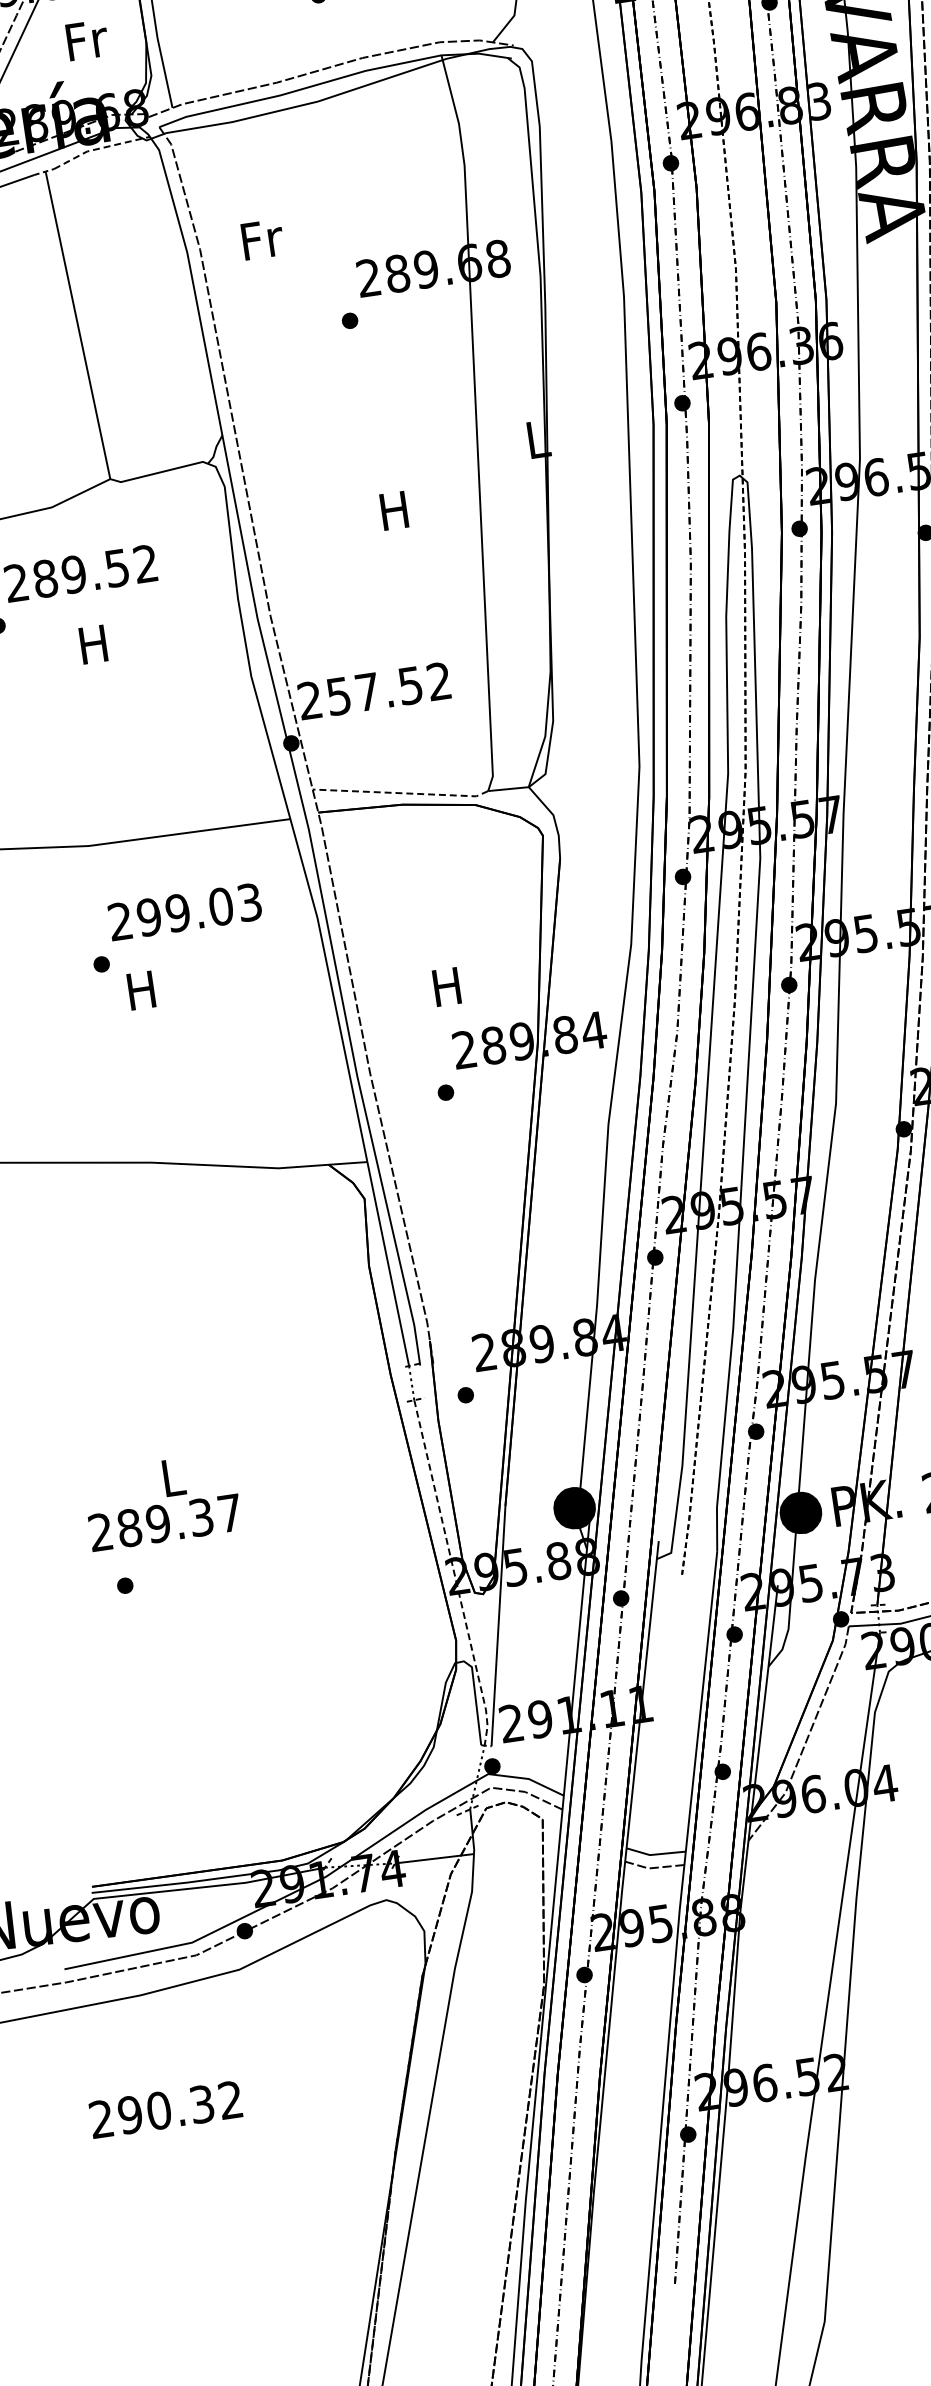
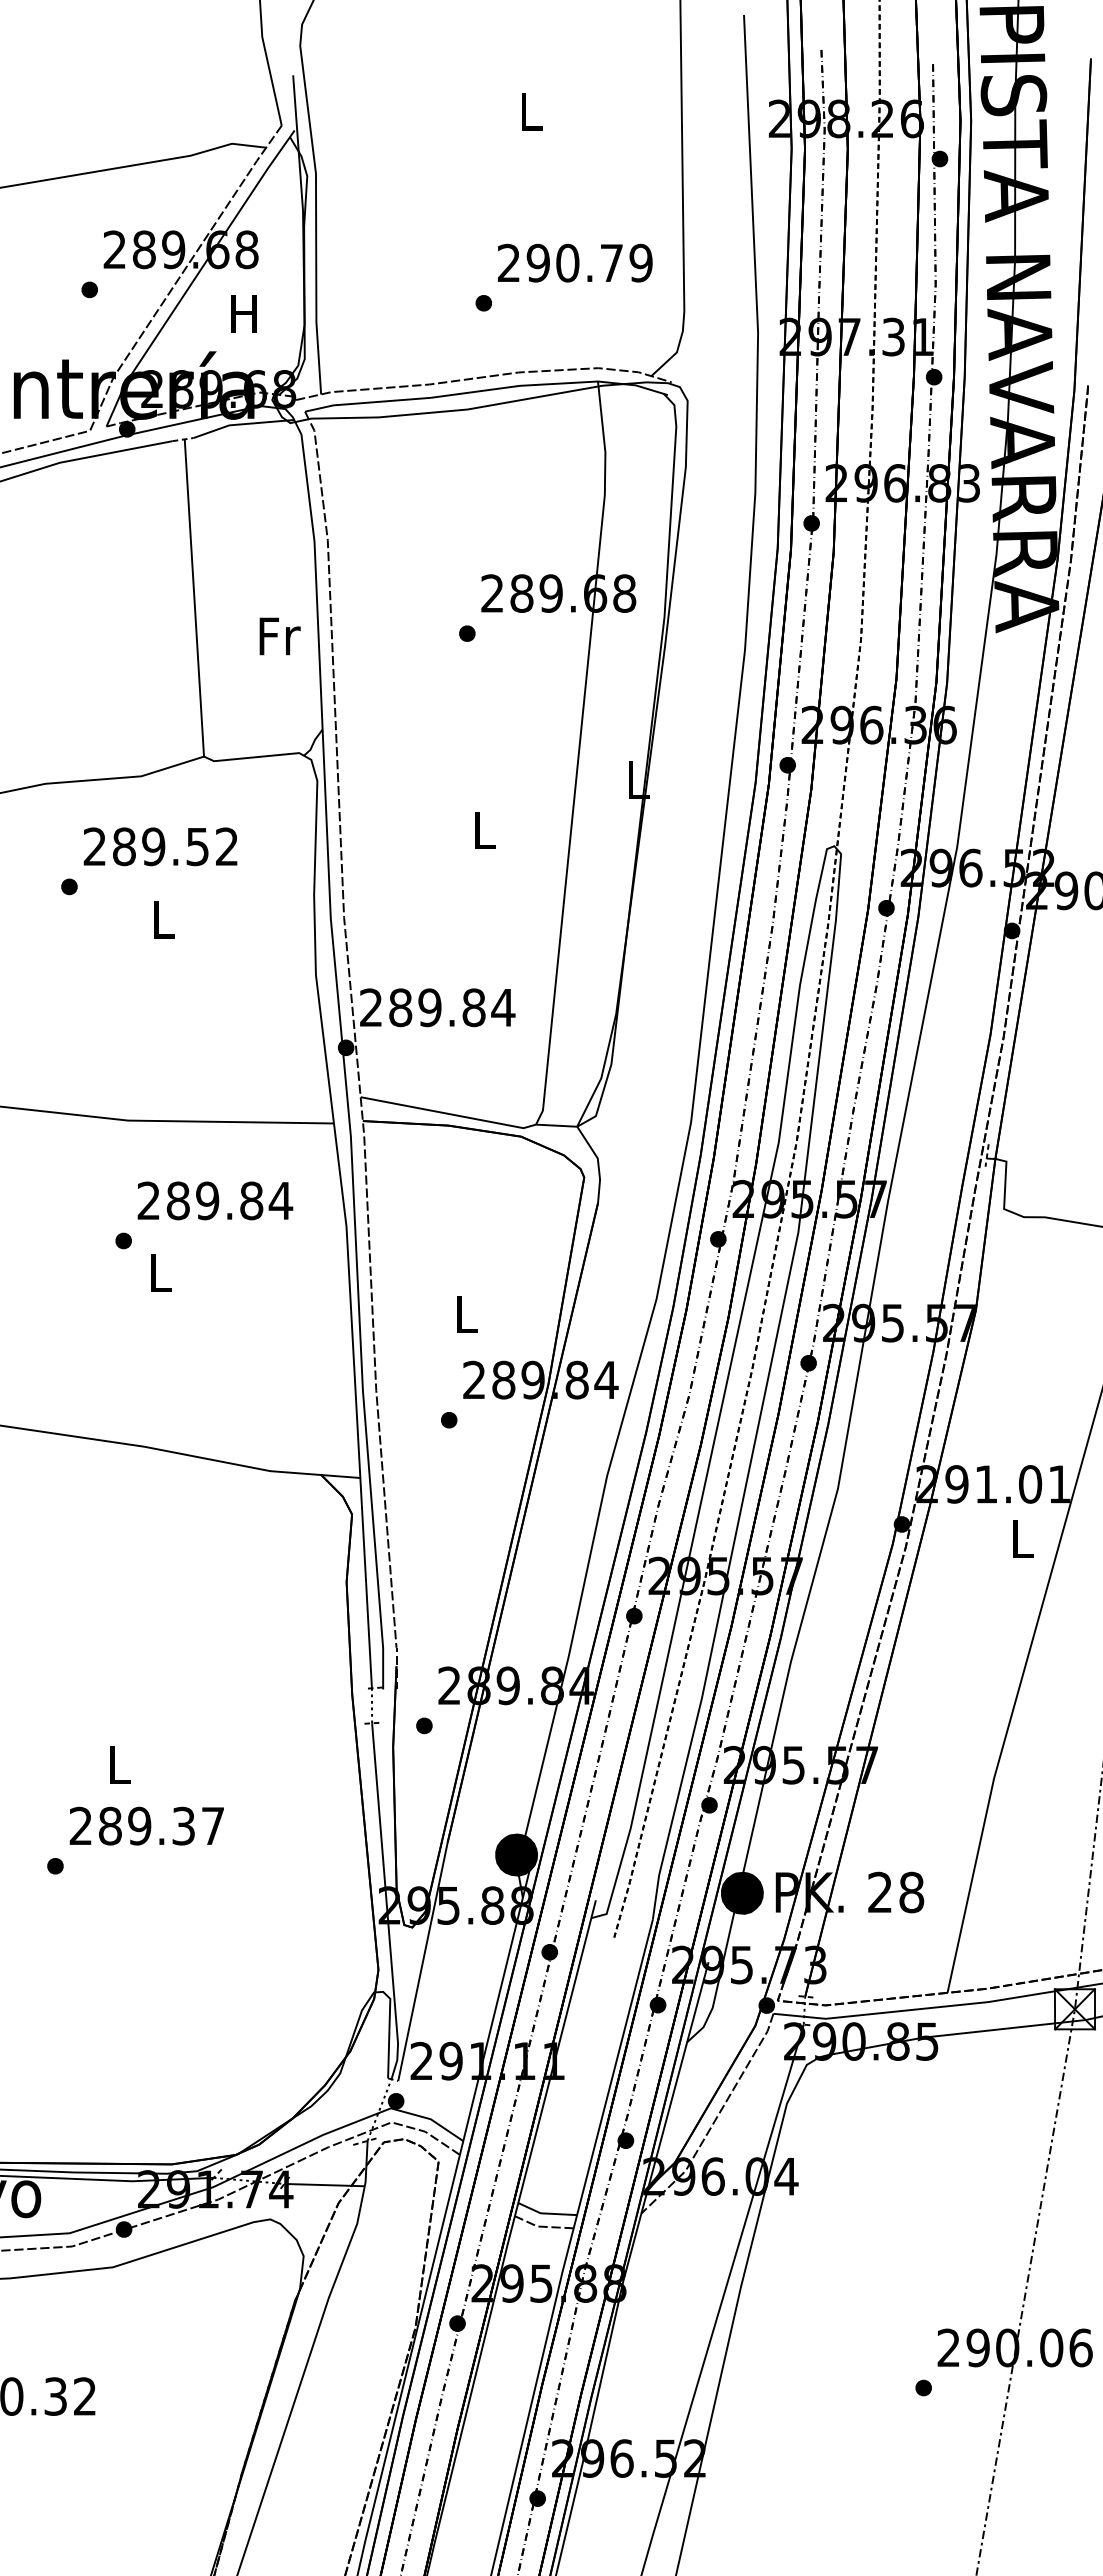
text: (86, 39) -> (245, 313), Fr -> H
line: (100, 148) -> (243, 424), dashed -> solid
text: (262, 239) -> (279, 636), moved
text: (394, 511) -> (483, 830), H -> L
text: (93, 644) -> (162, 919), H -> L
text: (389, 688) -> (452, 1007), 257.52 -> 289.84
line: (400, 792) -> (448, 1113), dashed -> solid
text: (199, 909) -> (229, 1200), 299.03 -> 289.84
text: (446, 986) -> (465, 1314), H -> L
text: (141, 990) -> (159, 1272), H -> L
text: (164, 1522) -> (146, 1825), moved
line: (454, 1574) -> (386, 1903), dashed -> solid

